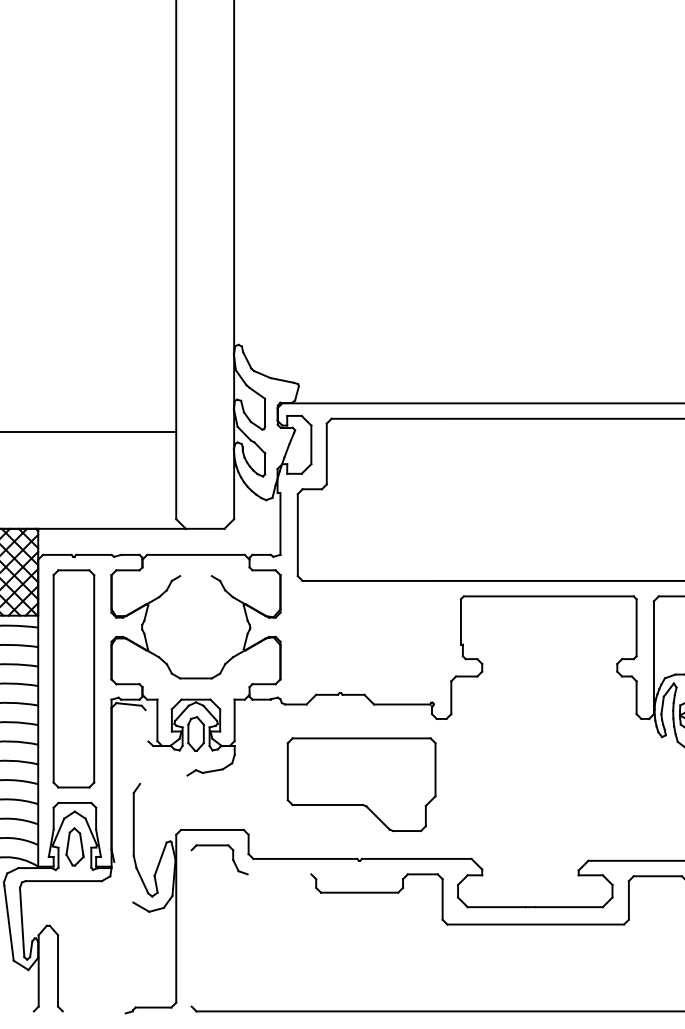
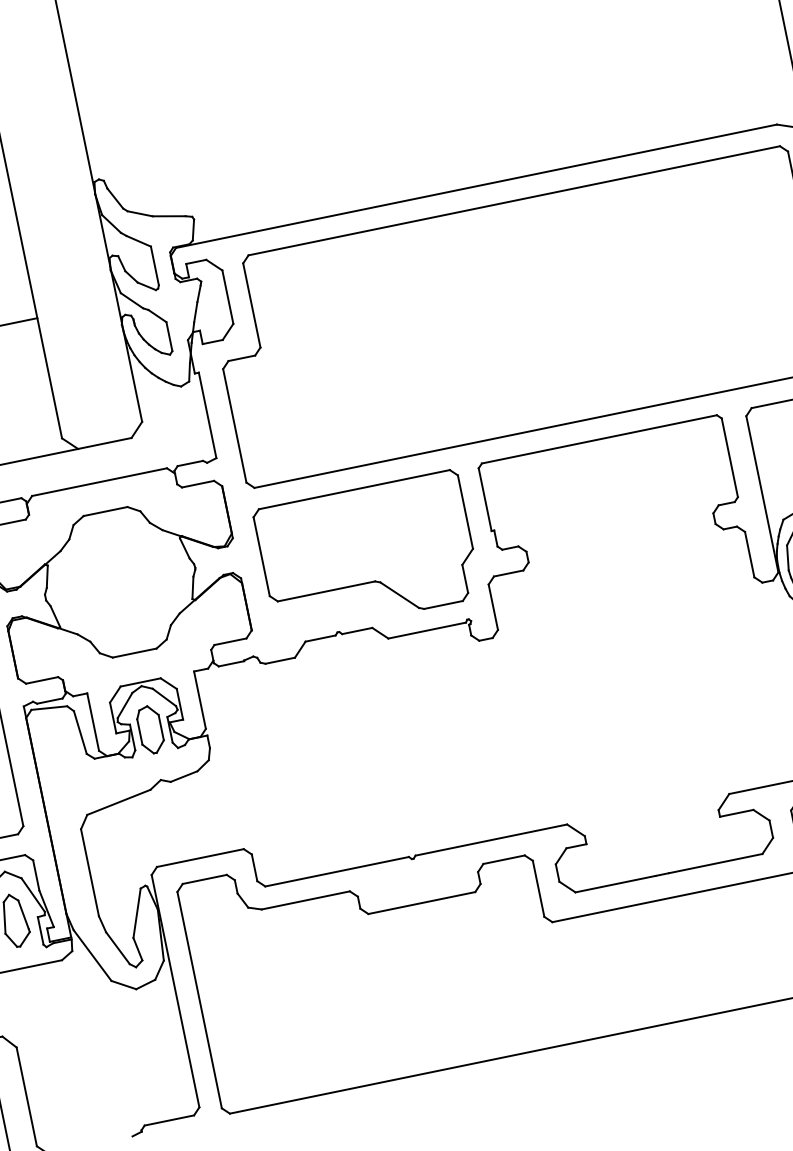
line: (195, 576) -> (104, 512), added
line: (146, 725) -> (79, 732), added
line: (163, 779) -> (118, 802), added
part: (361, 784) -> (367, 553), moved
line: (279, 874) -> (305, 900), added
line: (123, 881) -> (91, 954), added
line: (191, 928) -> (199, 1000), added

